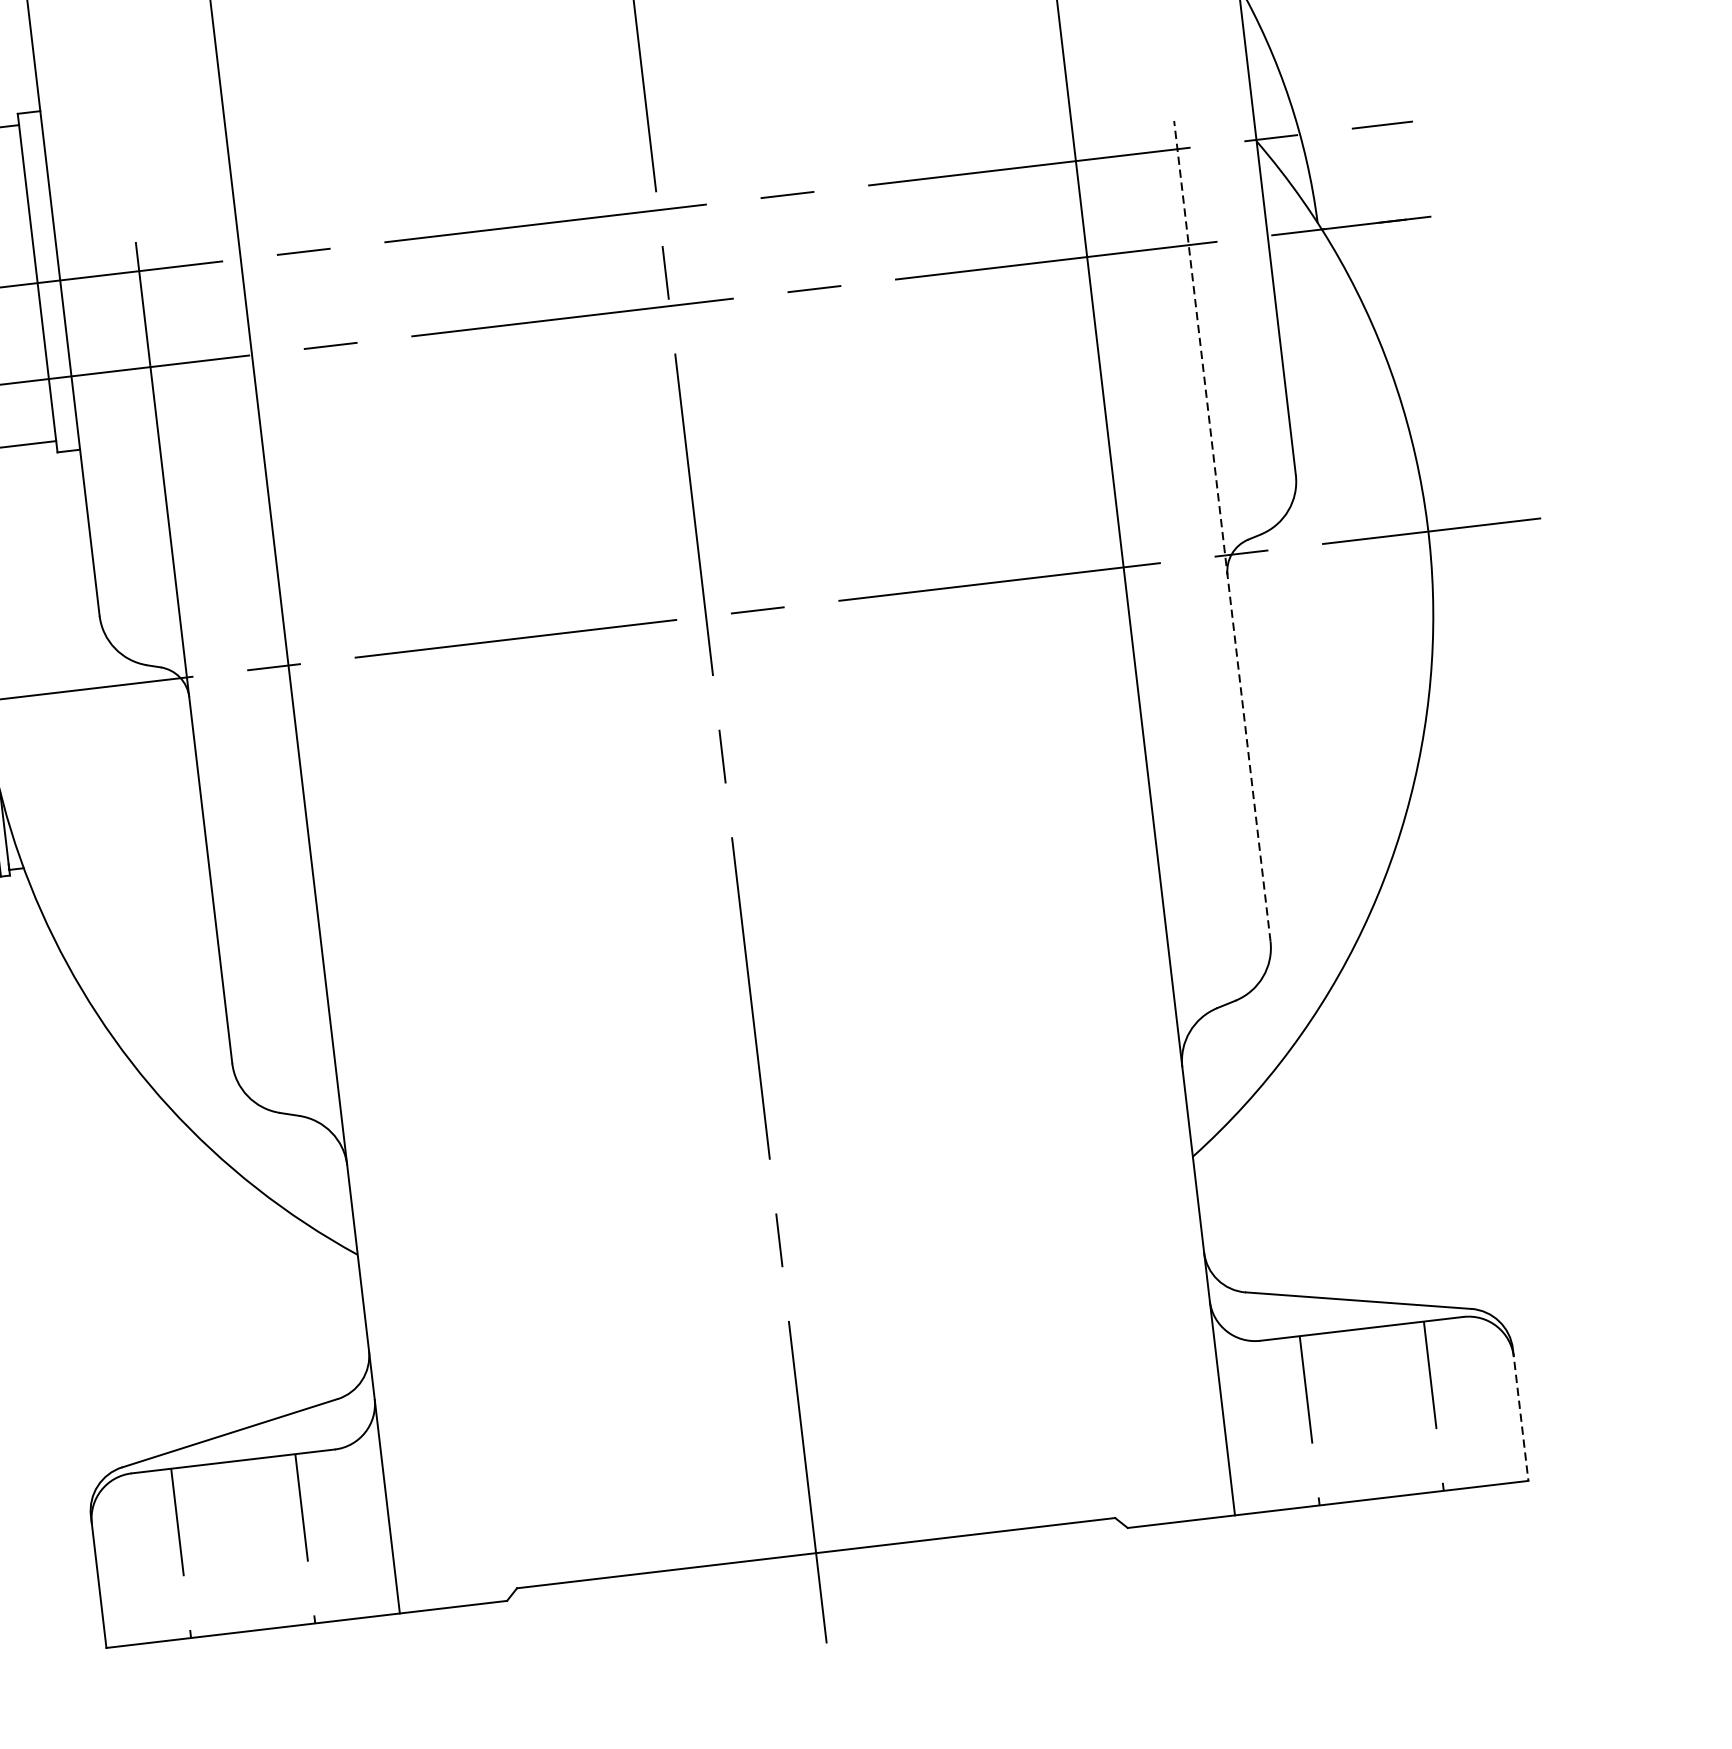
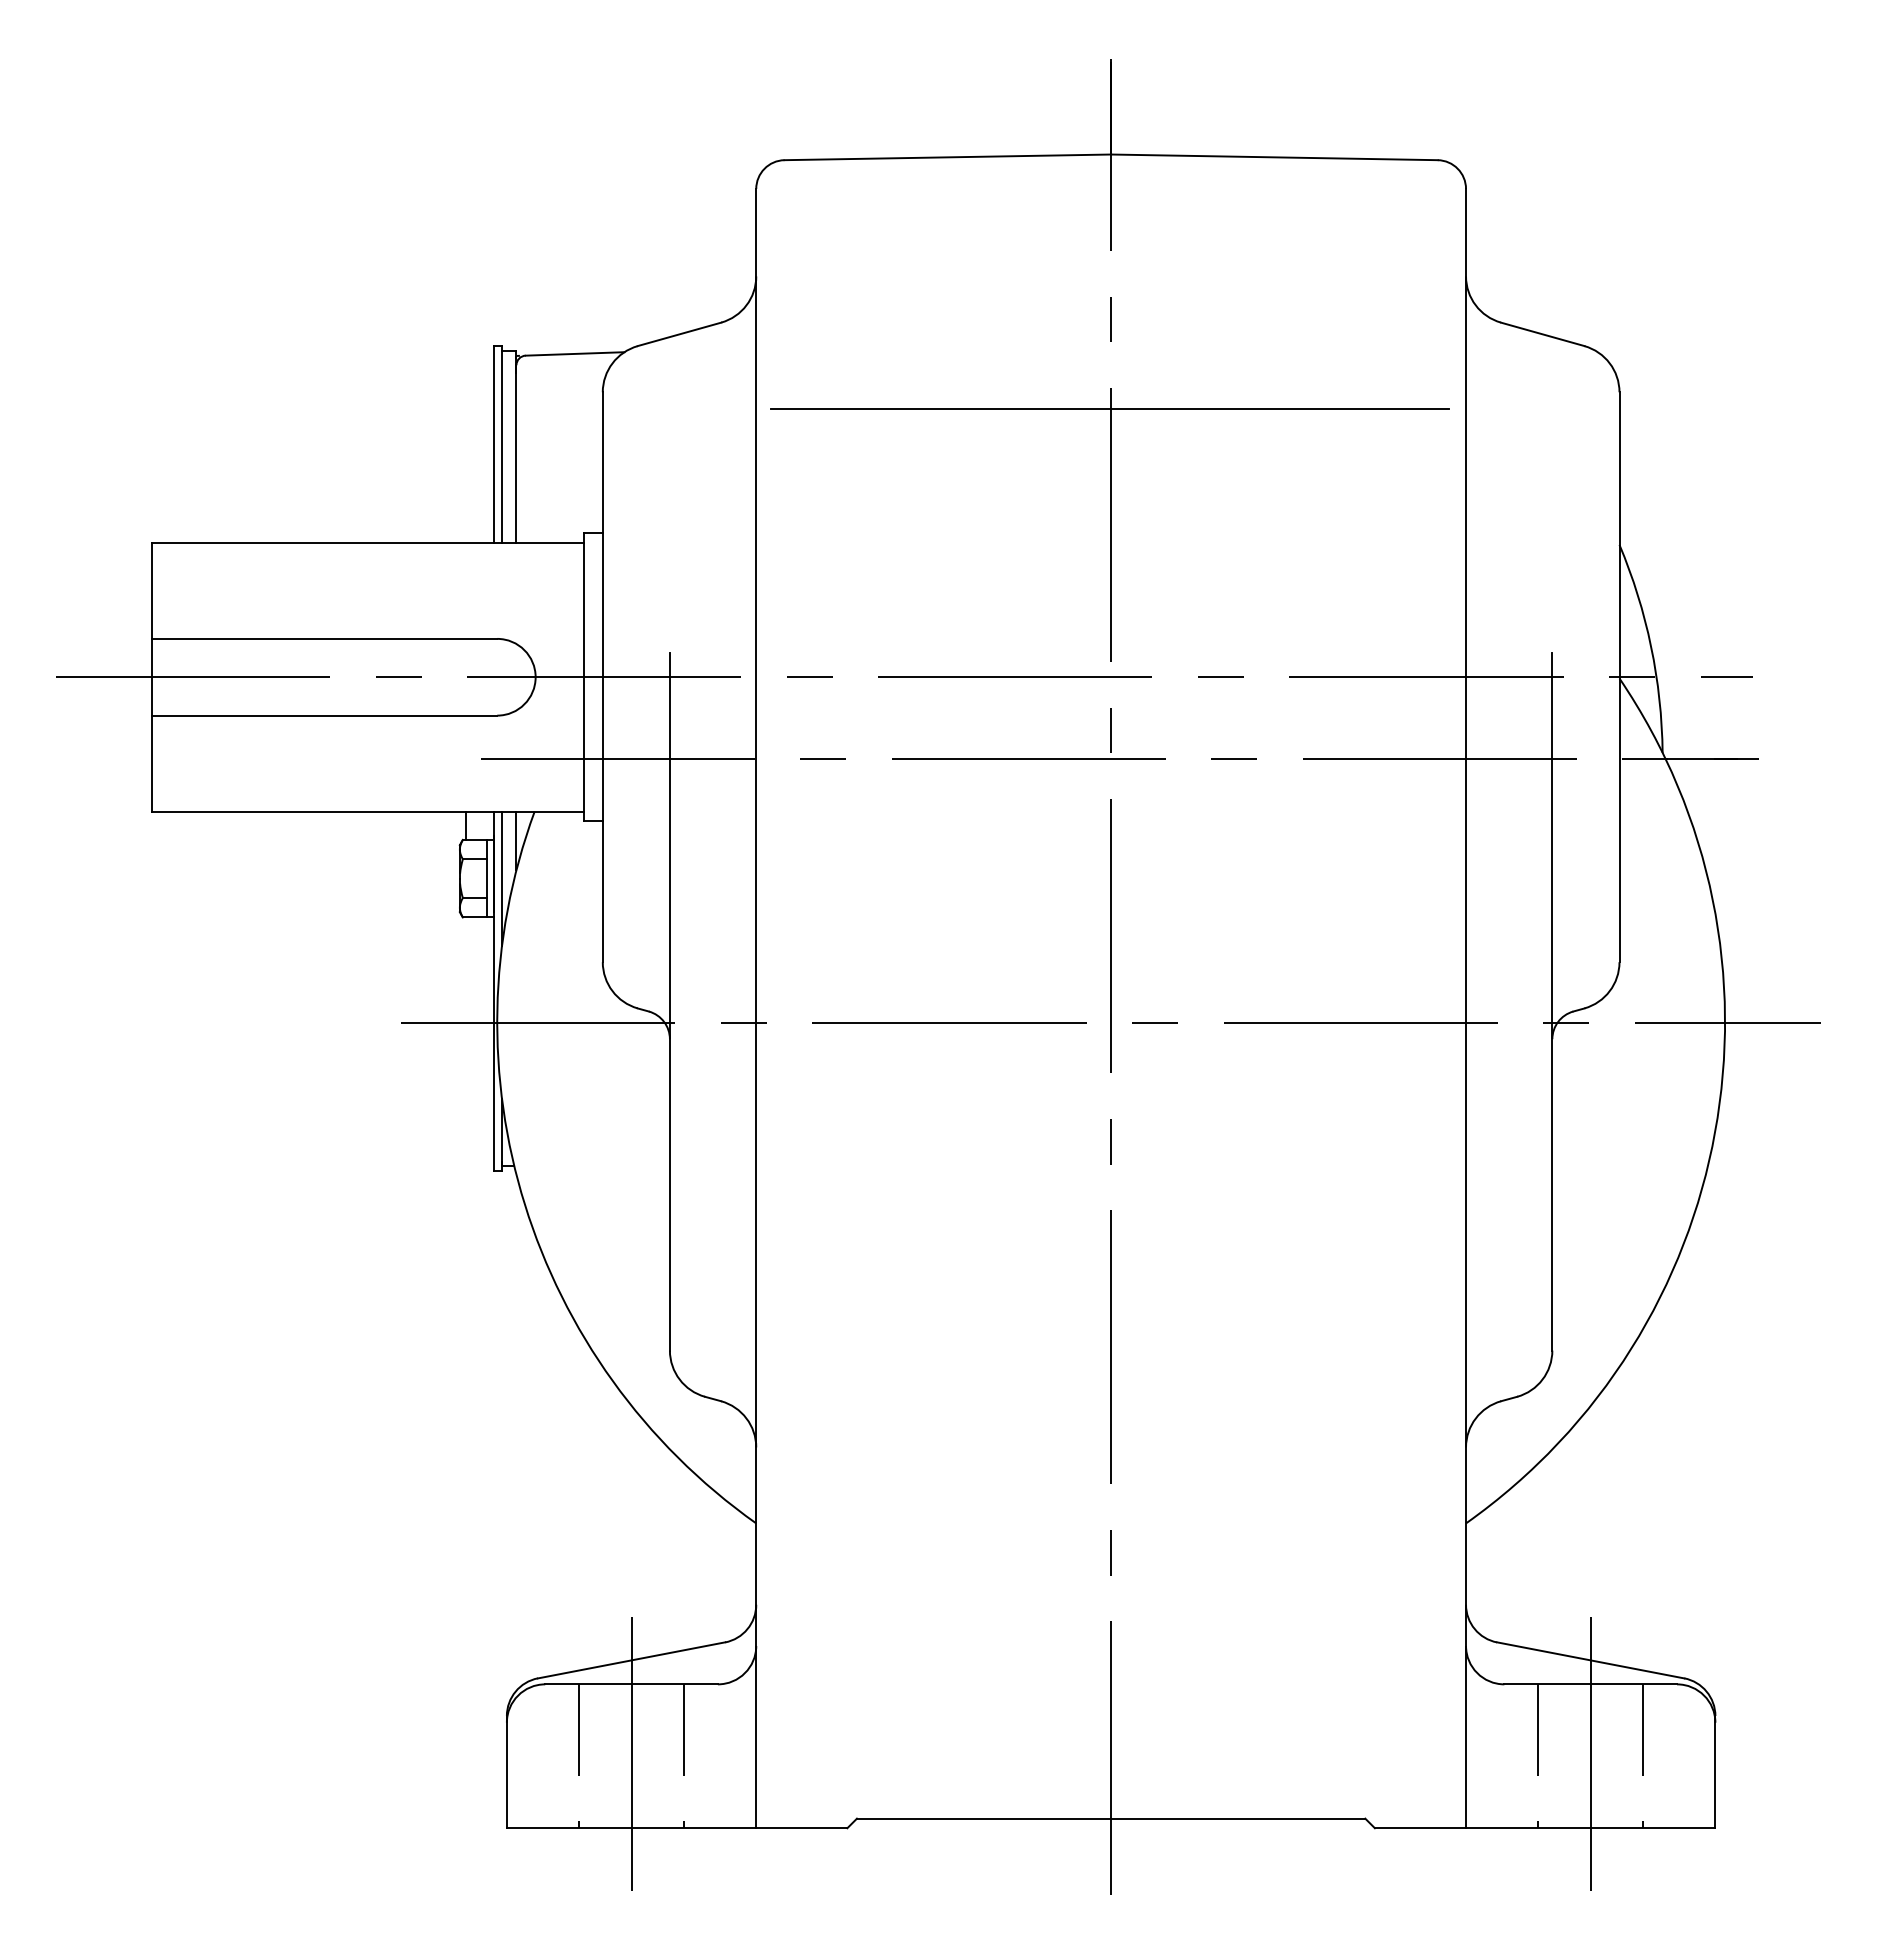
line: (1222, 530) -> (1552, 1001), dashed -> solid
line: (1371, 1413) -> (1590, 1756), added
line: (1520, 1415) -> (1715, 1772), dashed -> solid
line: (243, 1546) -> (631, 1756), added

